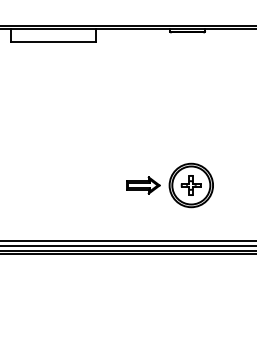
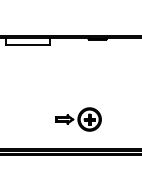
part: (169, 185) -> (78, 119), moved

